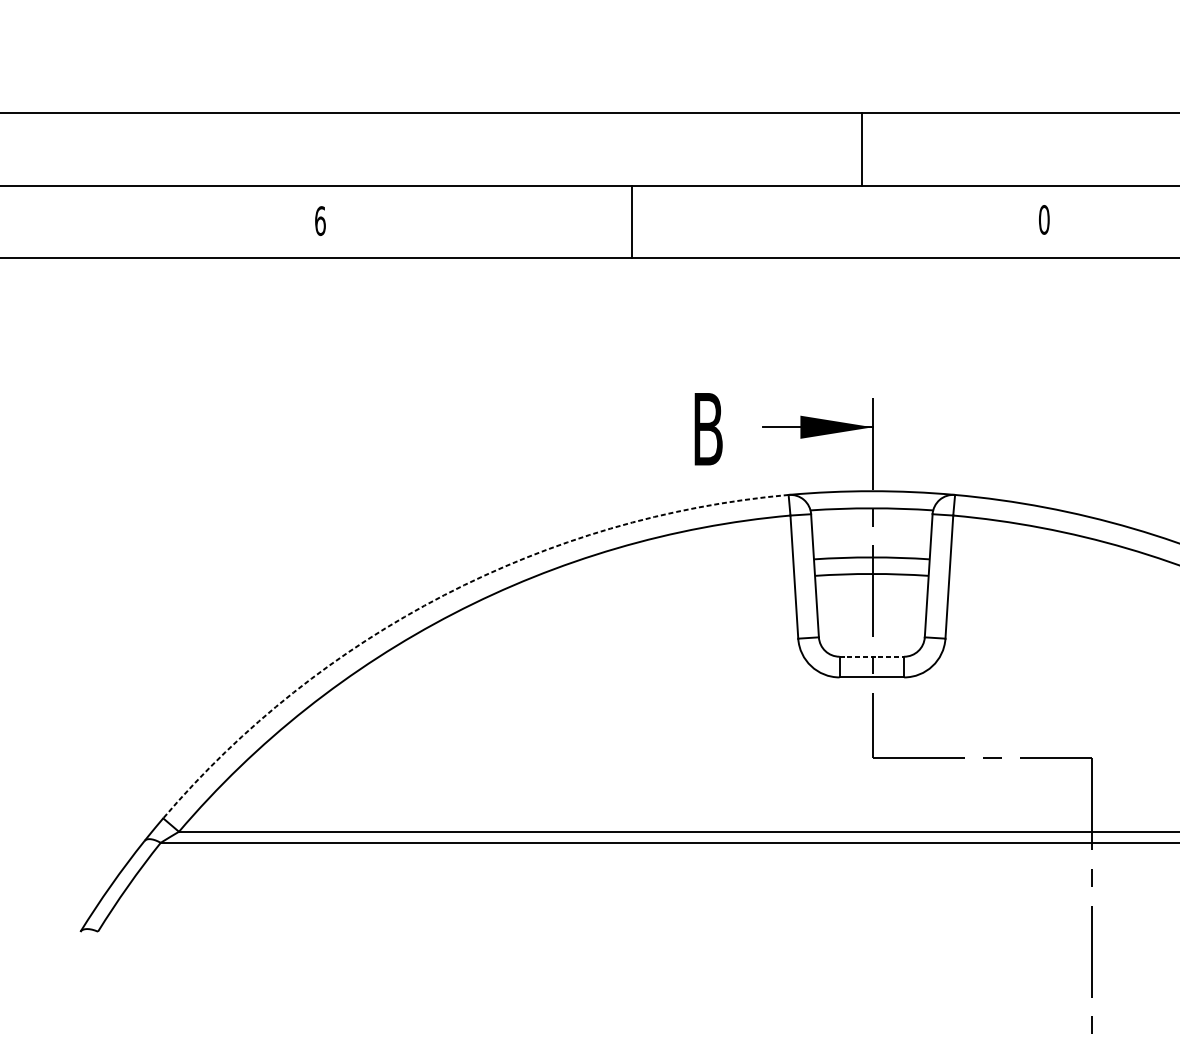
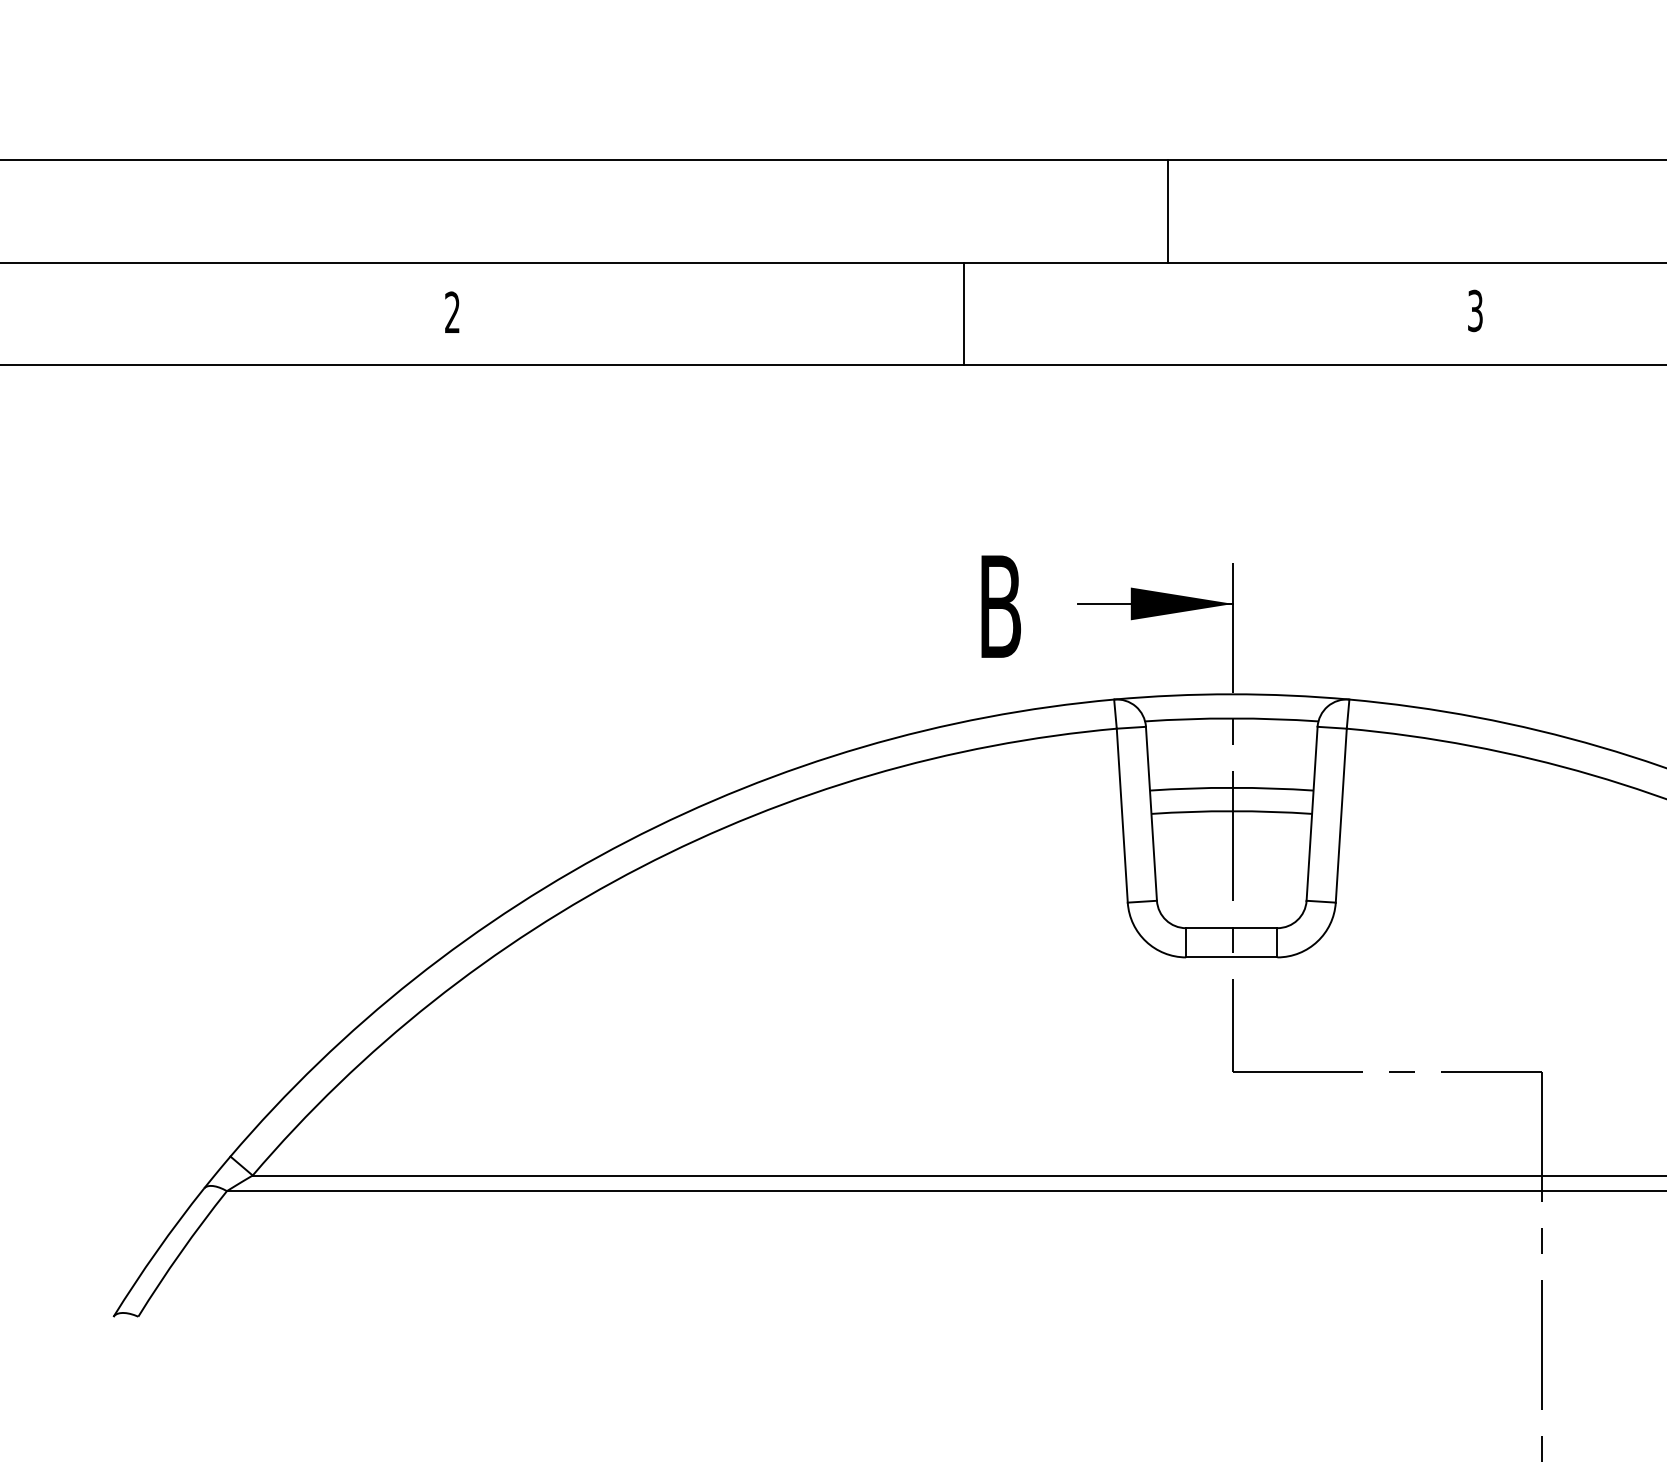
line: (862, 149) -> (1168, 211), moved
text: (1044, 219) -> (1475, 310), 0 -> 3
text: (320, 221) -> (452, 312), 6 -> 2
line: (631, 221) -> (963, 313), moved
arc: (444, 595) -> (627, 841), dashed -> solid
line: (871, 656) -> (1231, 928), dashed -> solid

